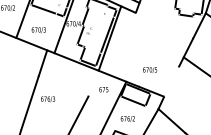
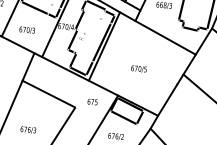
line: (164, 25) -> (165, 37), added
text: (150, 69) -> (139, 68), moved
line: (171, 81) -> (167, 99), added
line: (63, 85) -> (48, 93), added
text: (48, 99) -> (28, 130), moved

